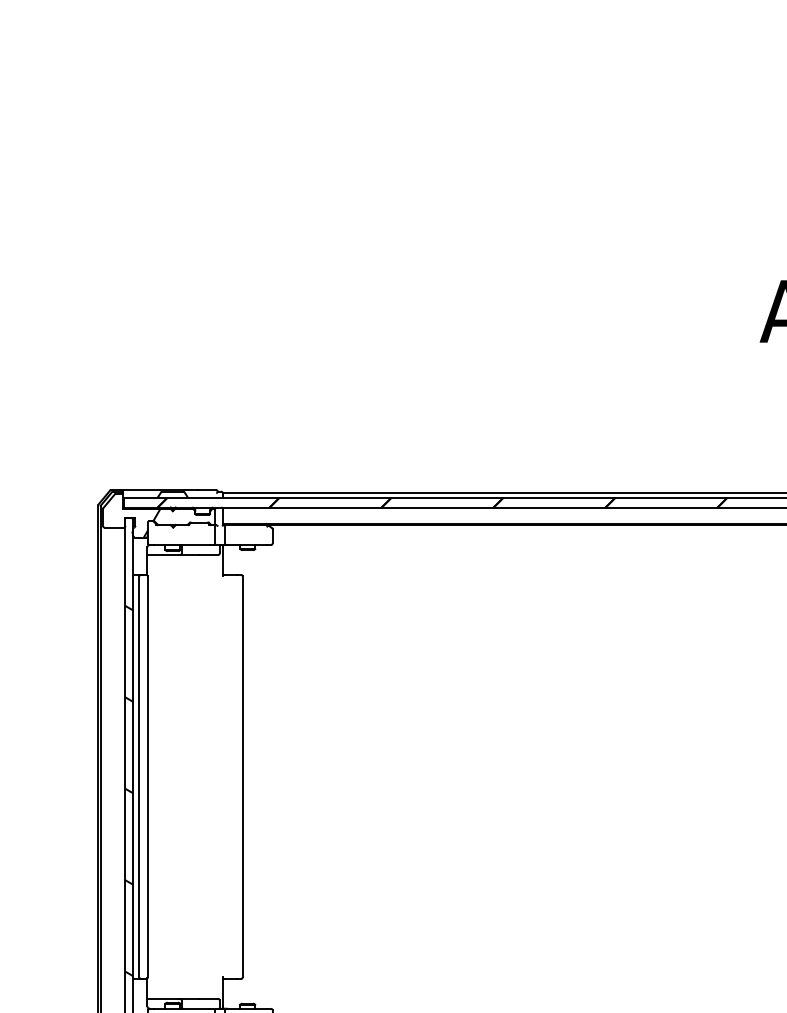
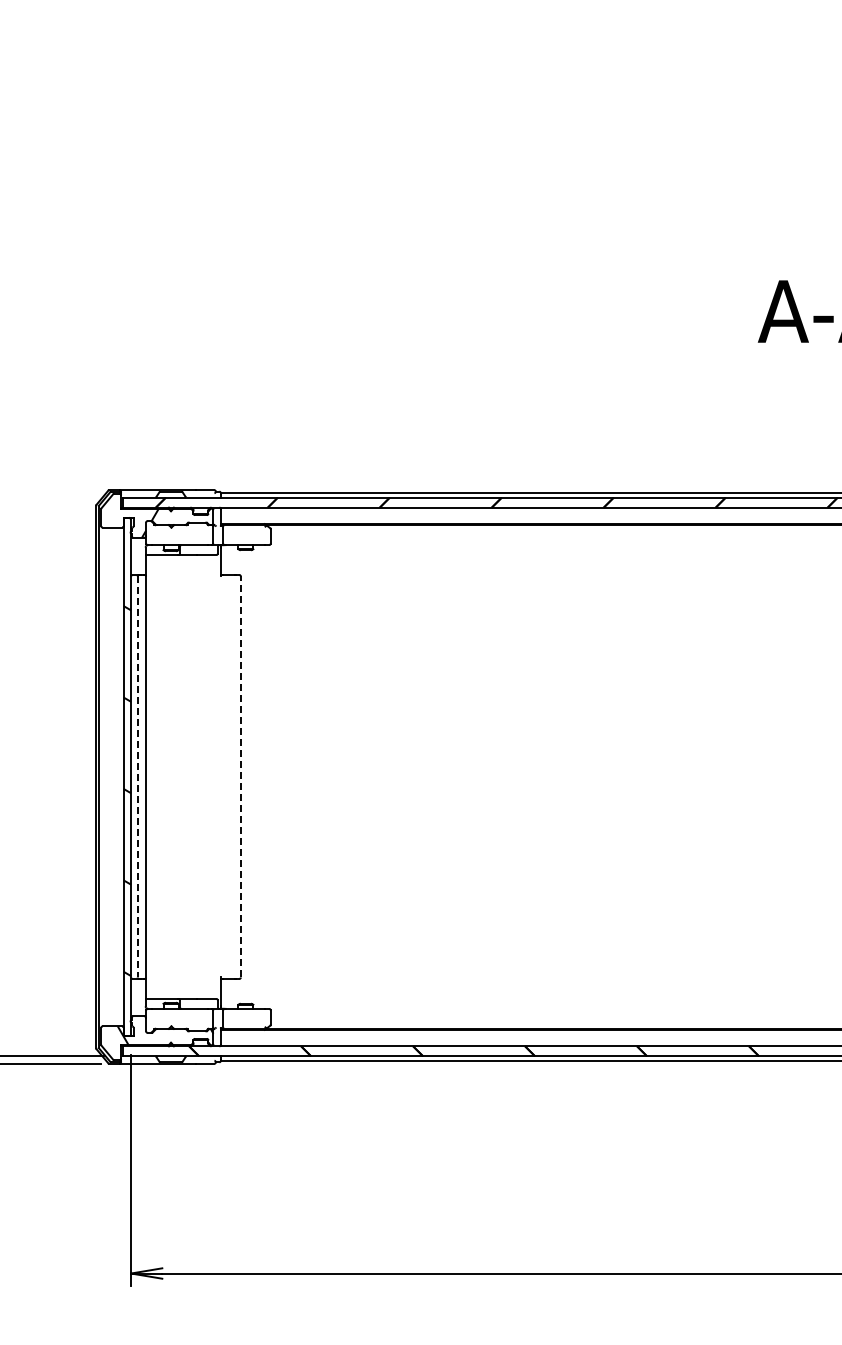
line: (139, 776) -> (137, 776), solid -> dashed
line: (242, 776) -> (240, 776), solid -> dashed

